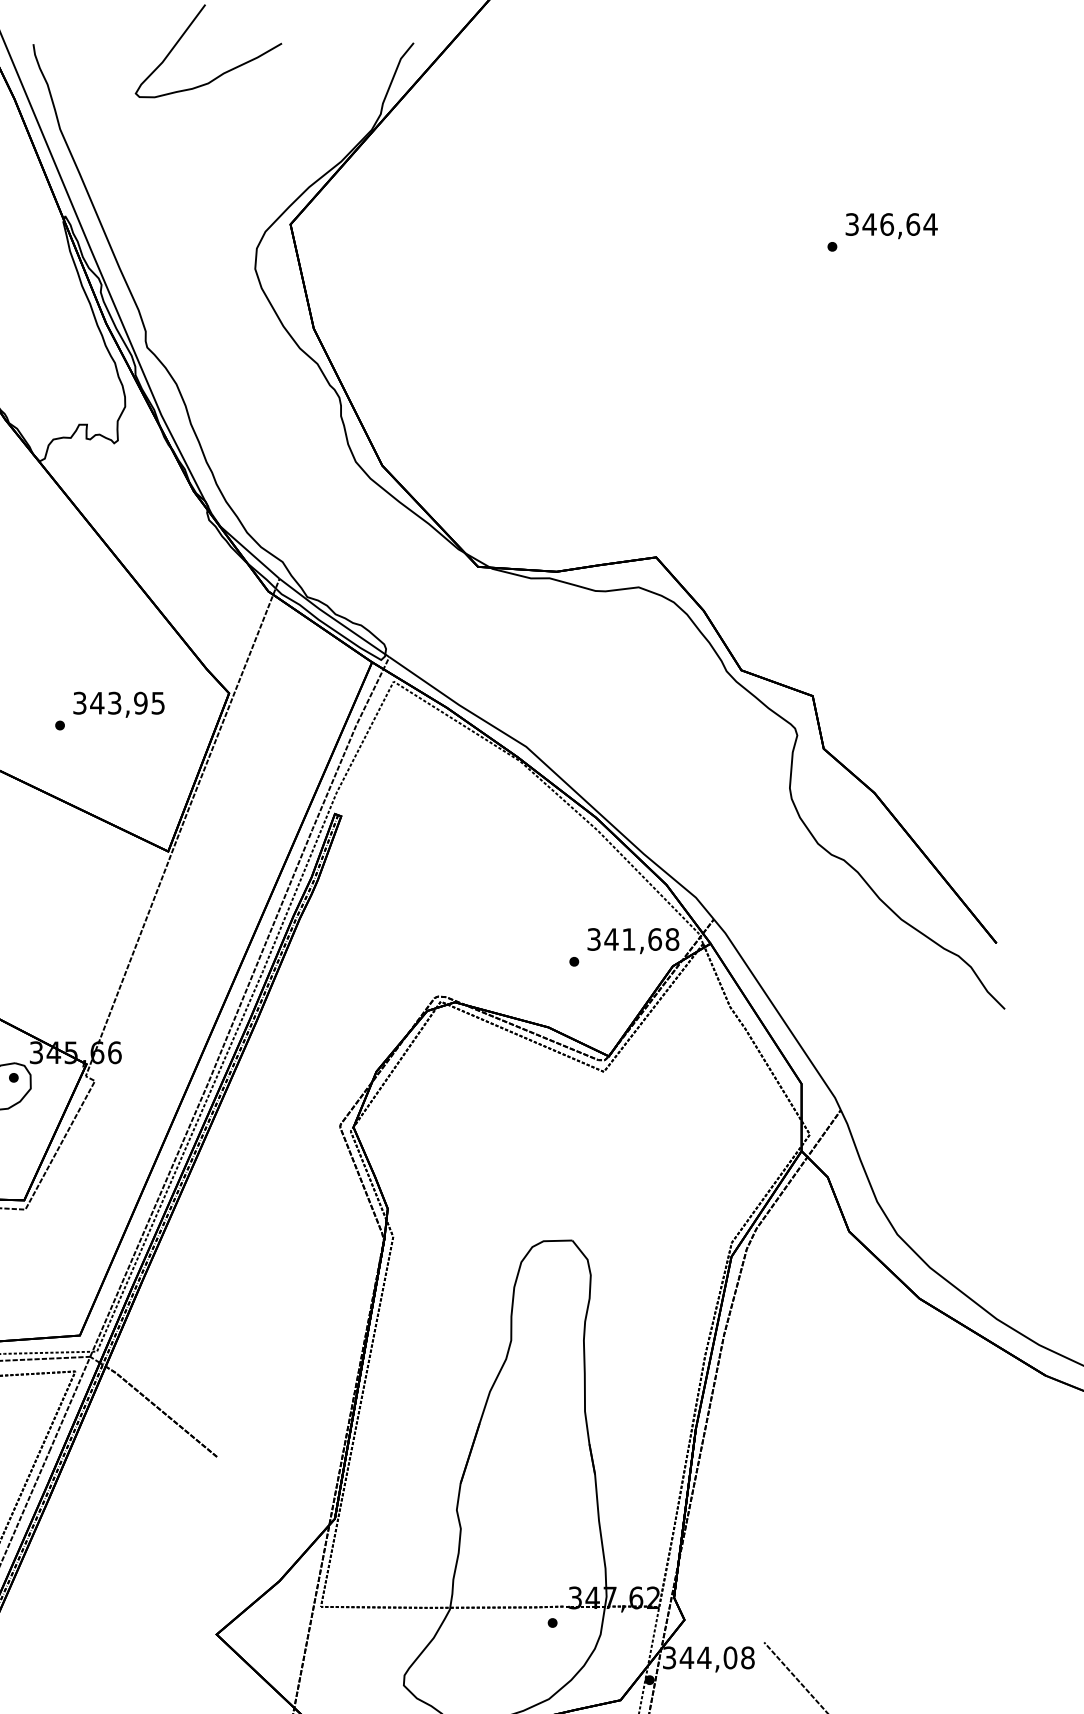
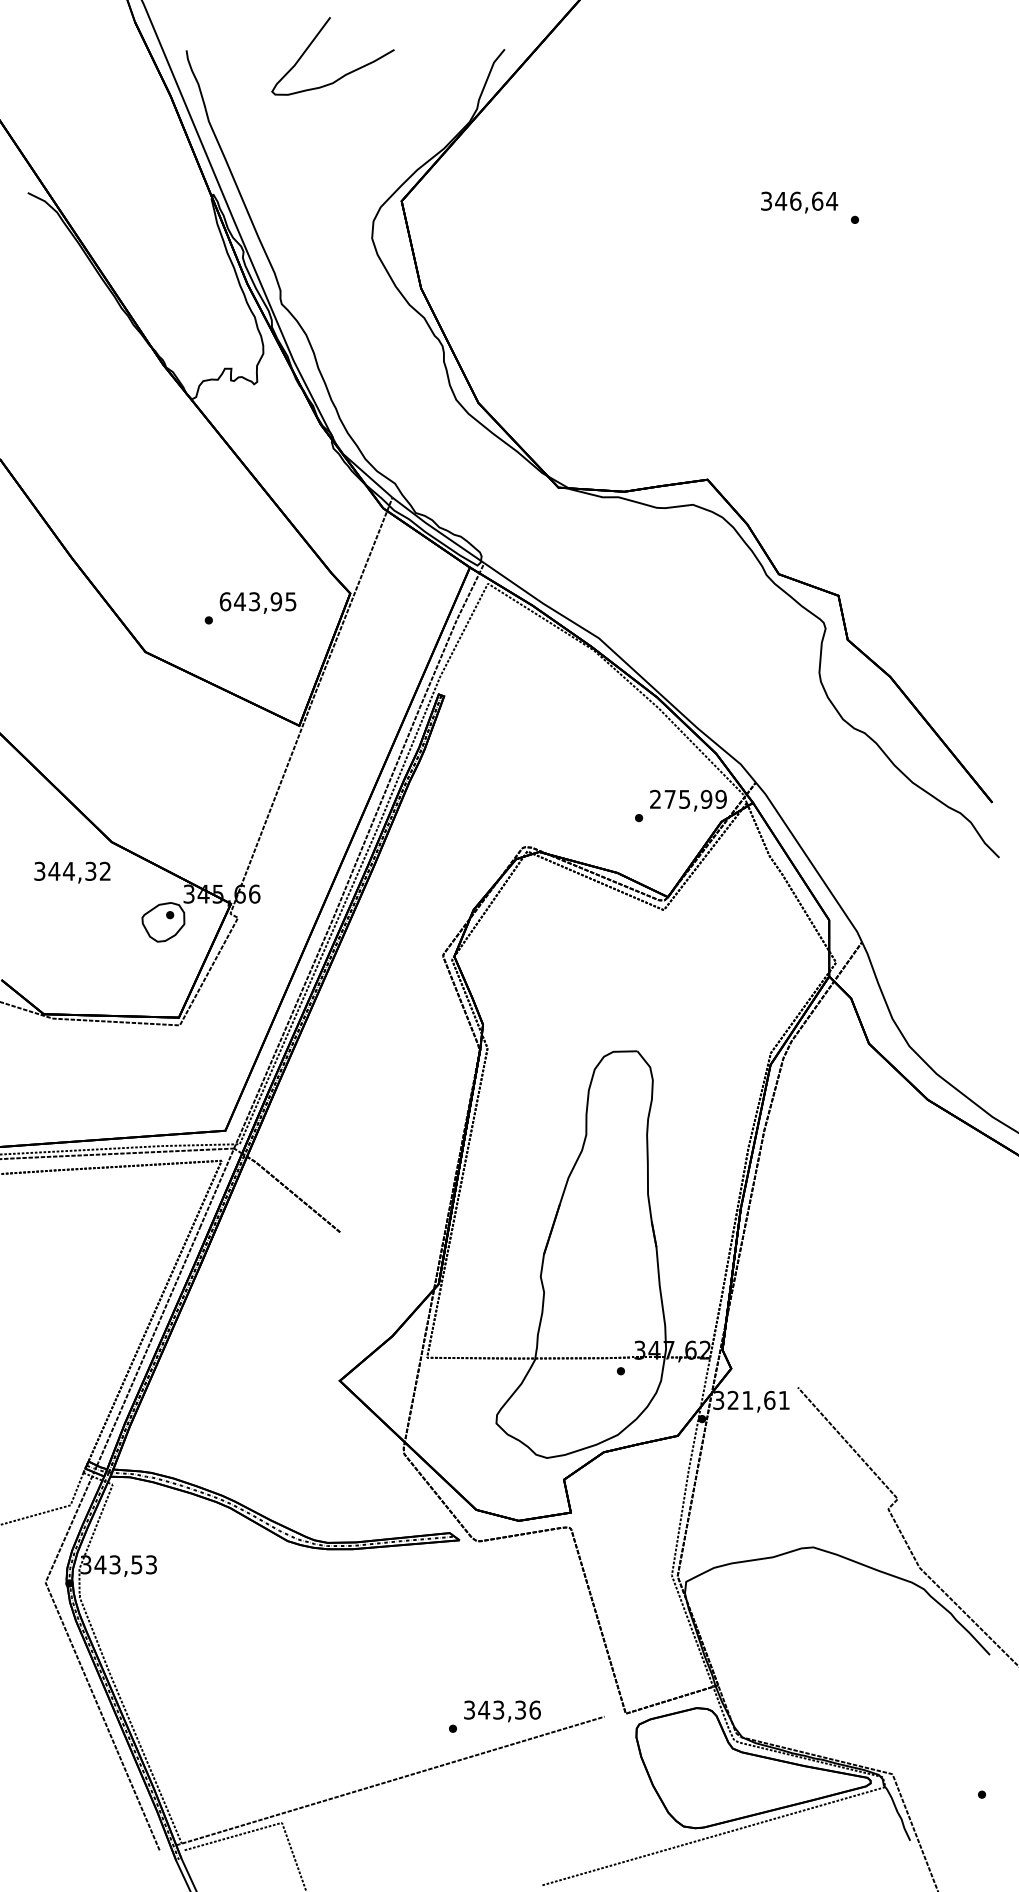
text: (891, 226) -> (799, 202), moved
text: (79, 702) -> (225, 601), 343,95 -> 643,95
text: (633, 938) -> (688, 798), 341,68 -> 275,99
text: (717, 1656) -> (758, 1399), 344,08 -> 321,61

